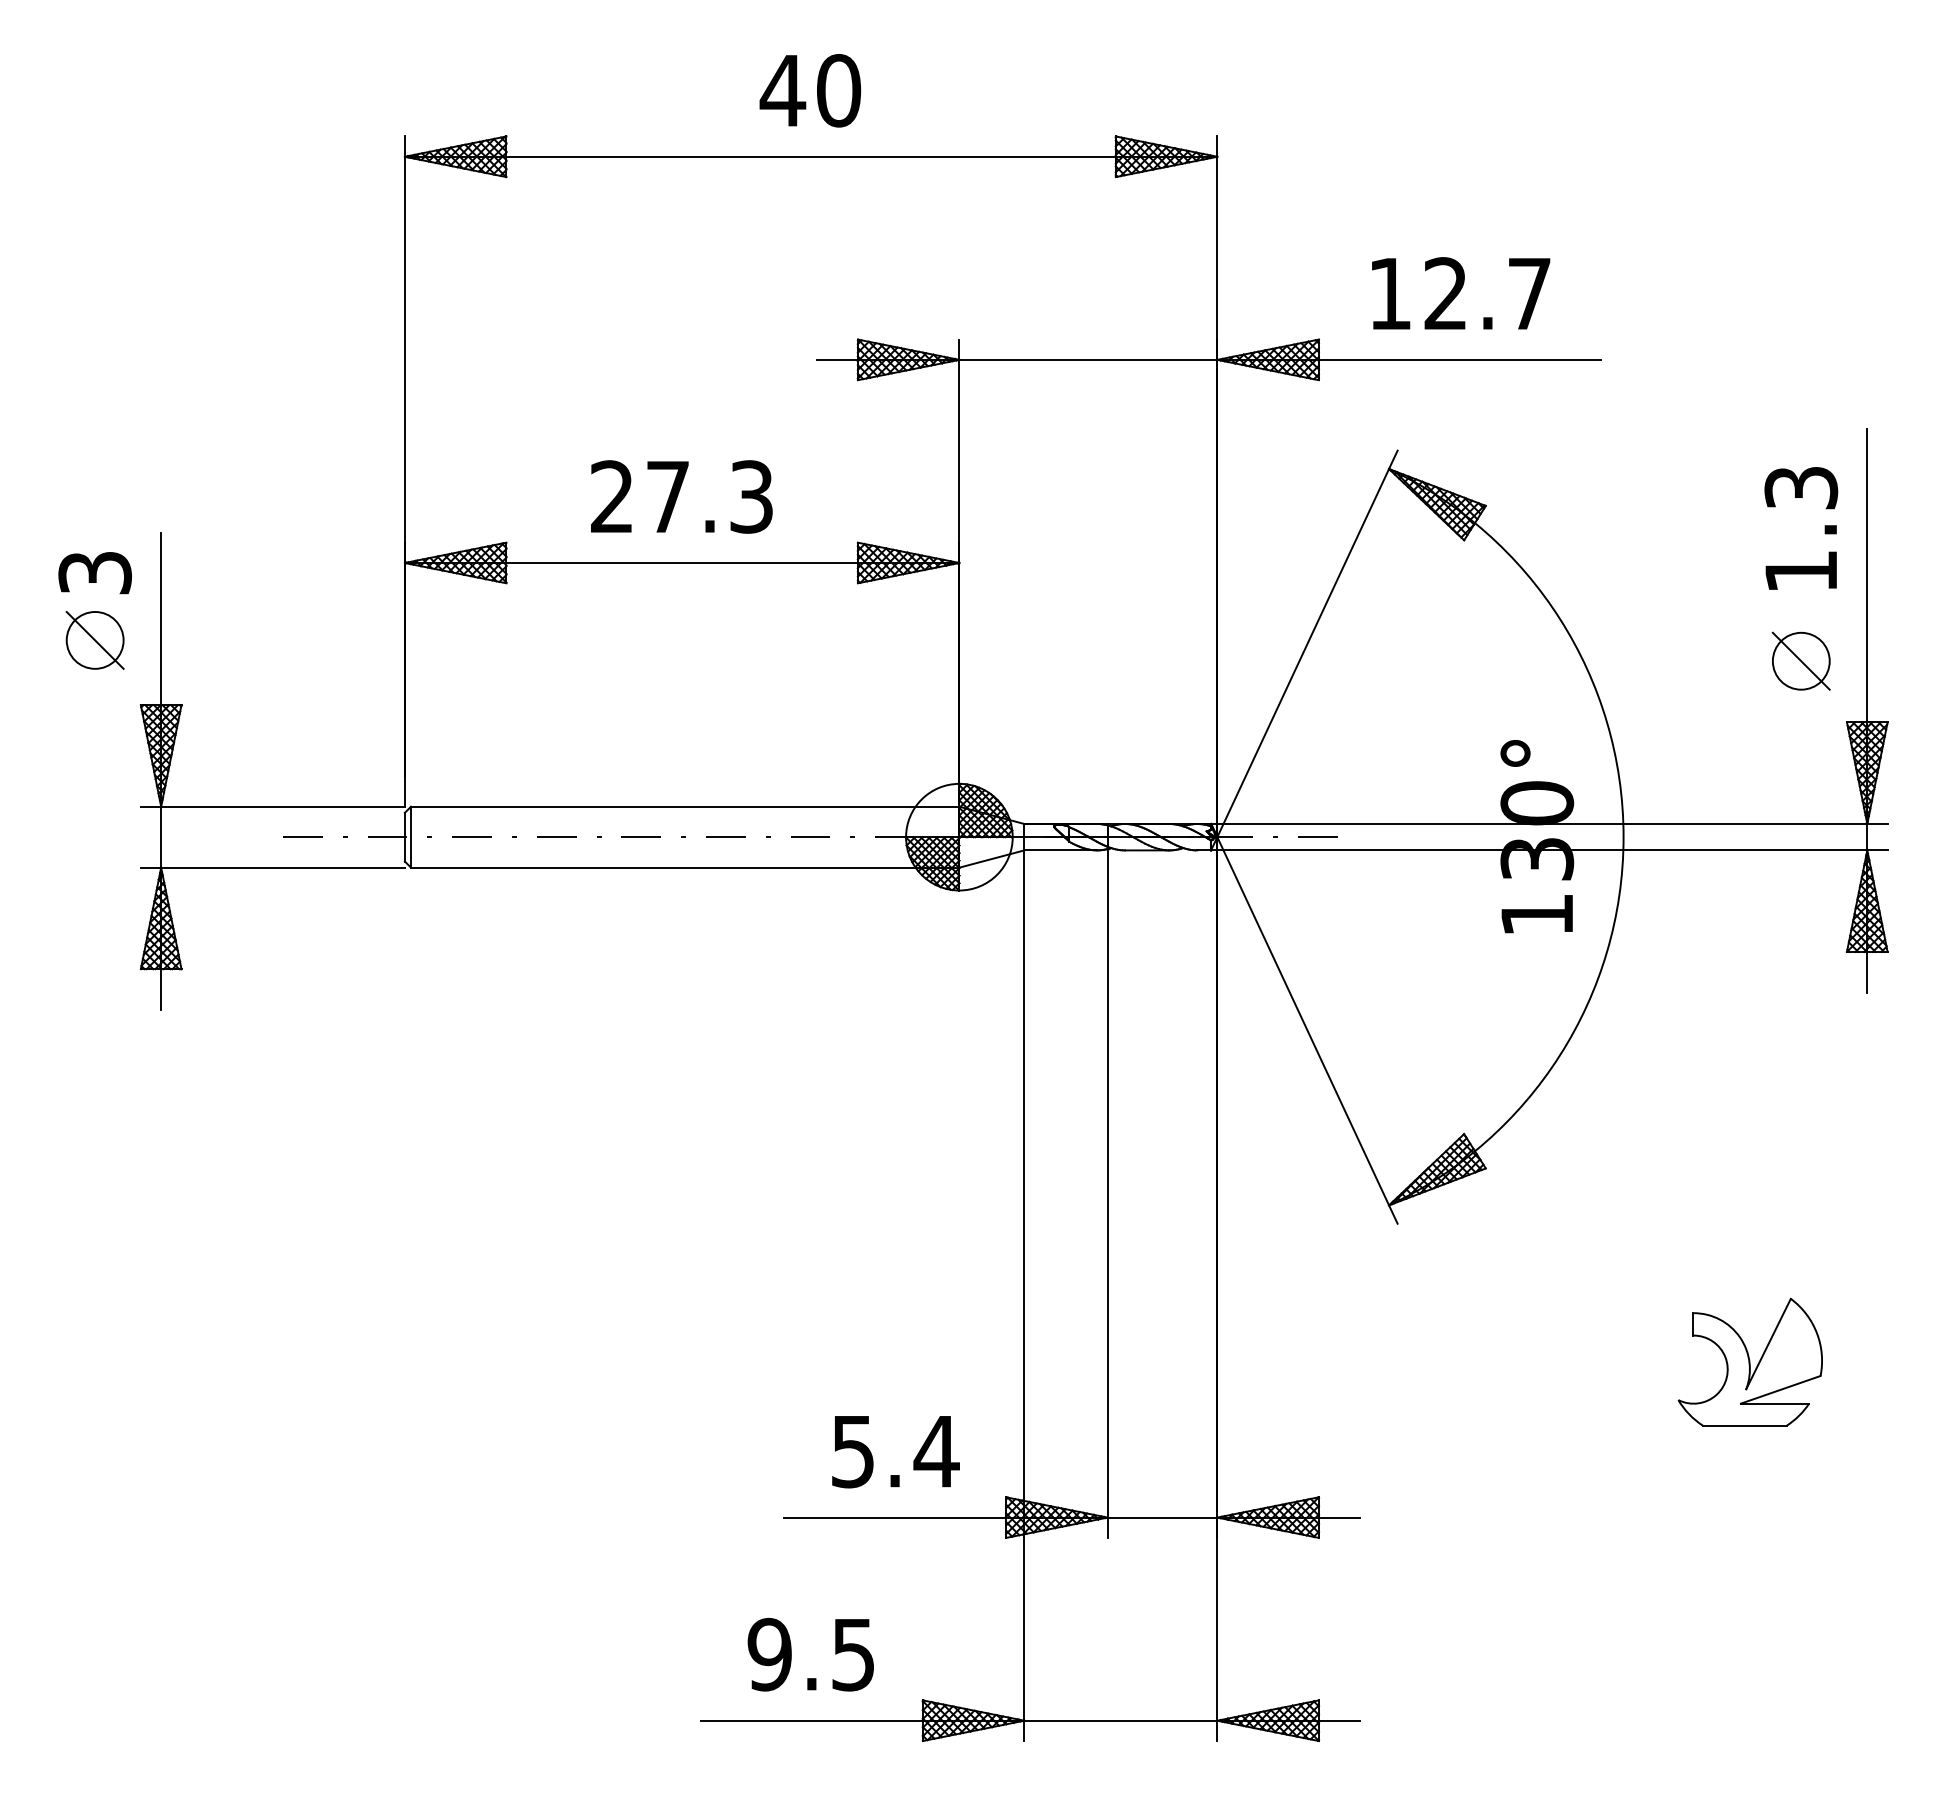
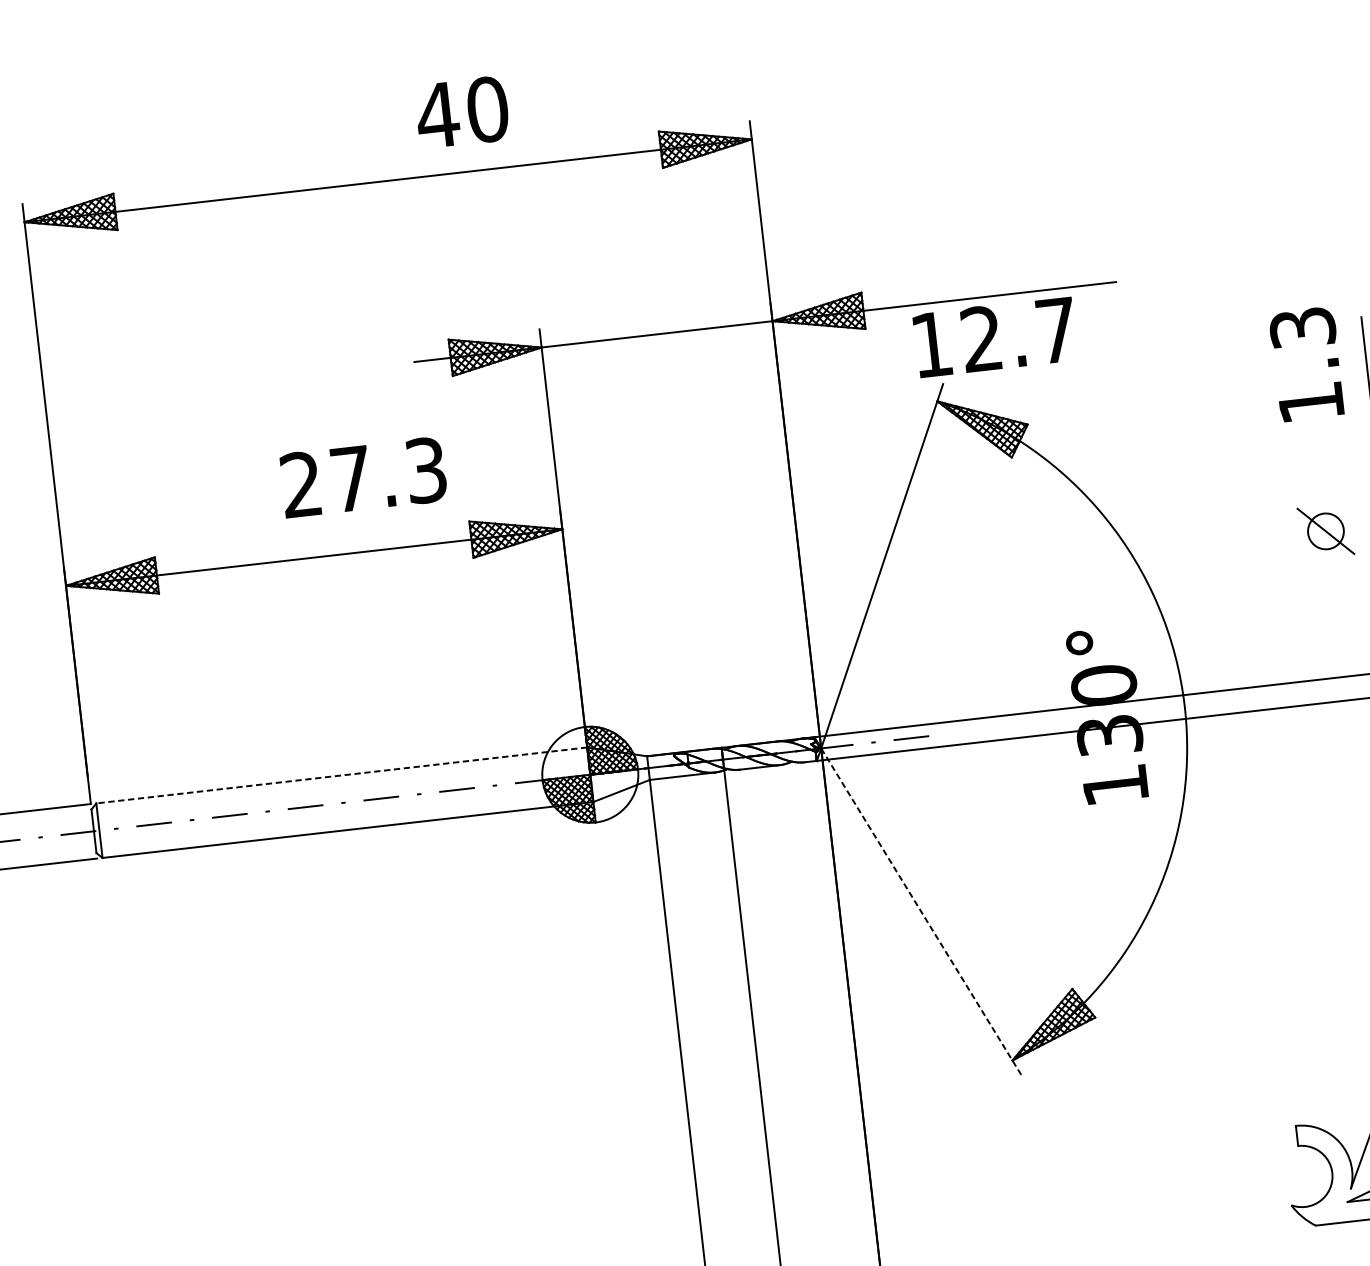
text: (810, 90) -> (462, 112), moved
text: (1461, 293) -> (995, 337), moved
text: (681, 496) -> (363, 477), moved
text: (1801, 528) -> (1307, 364), moved
circle: (1800, 660) -> (1325, 530), size x0.7
line: (684, 806) -> (341, 775), solid -> dashed
line: (1307, 1030) -> (921, 912), solid -> dashed

